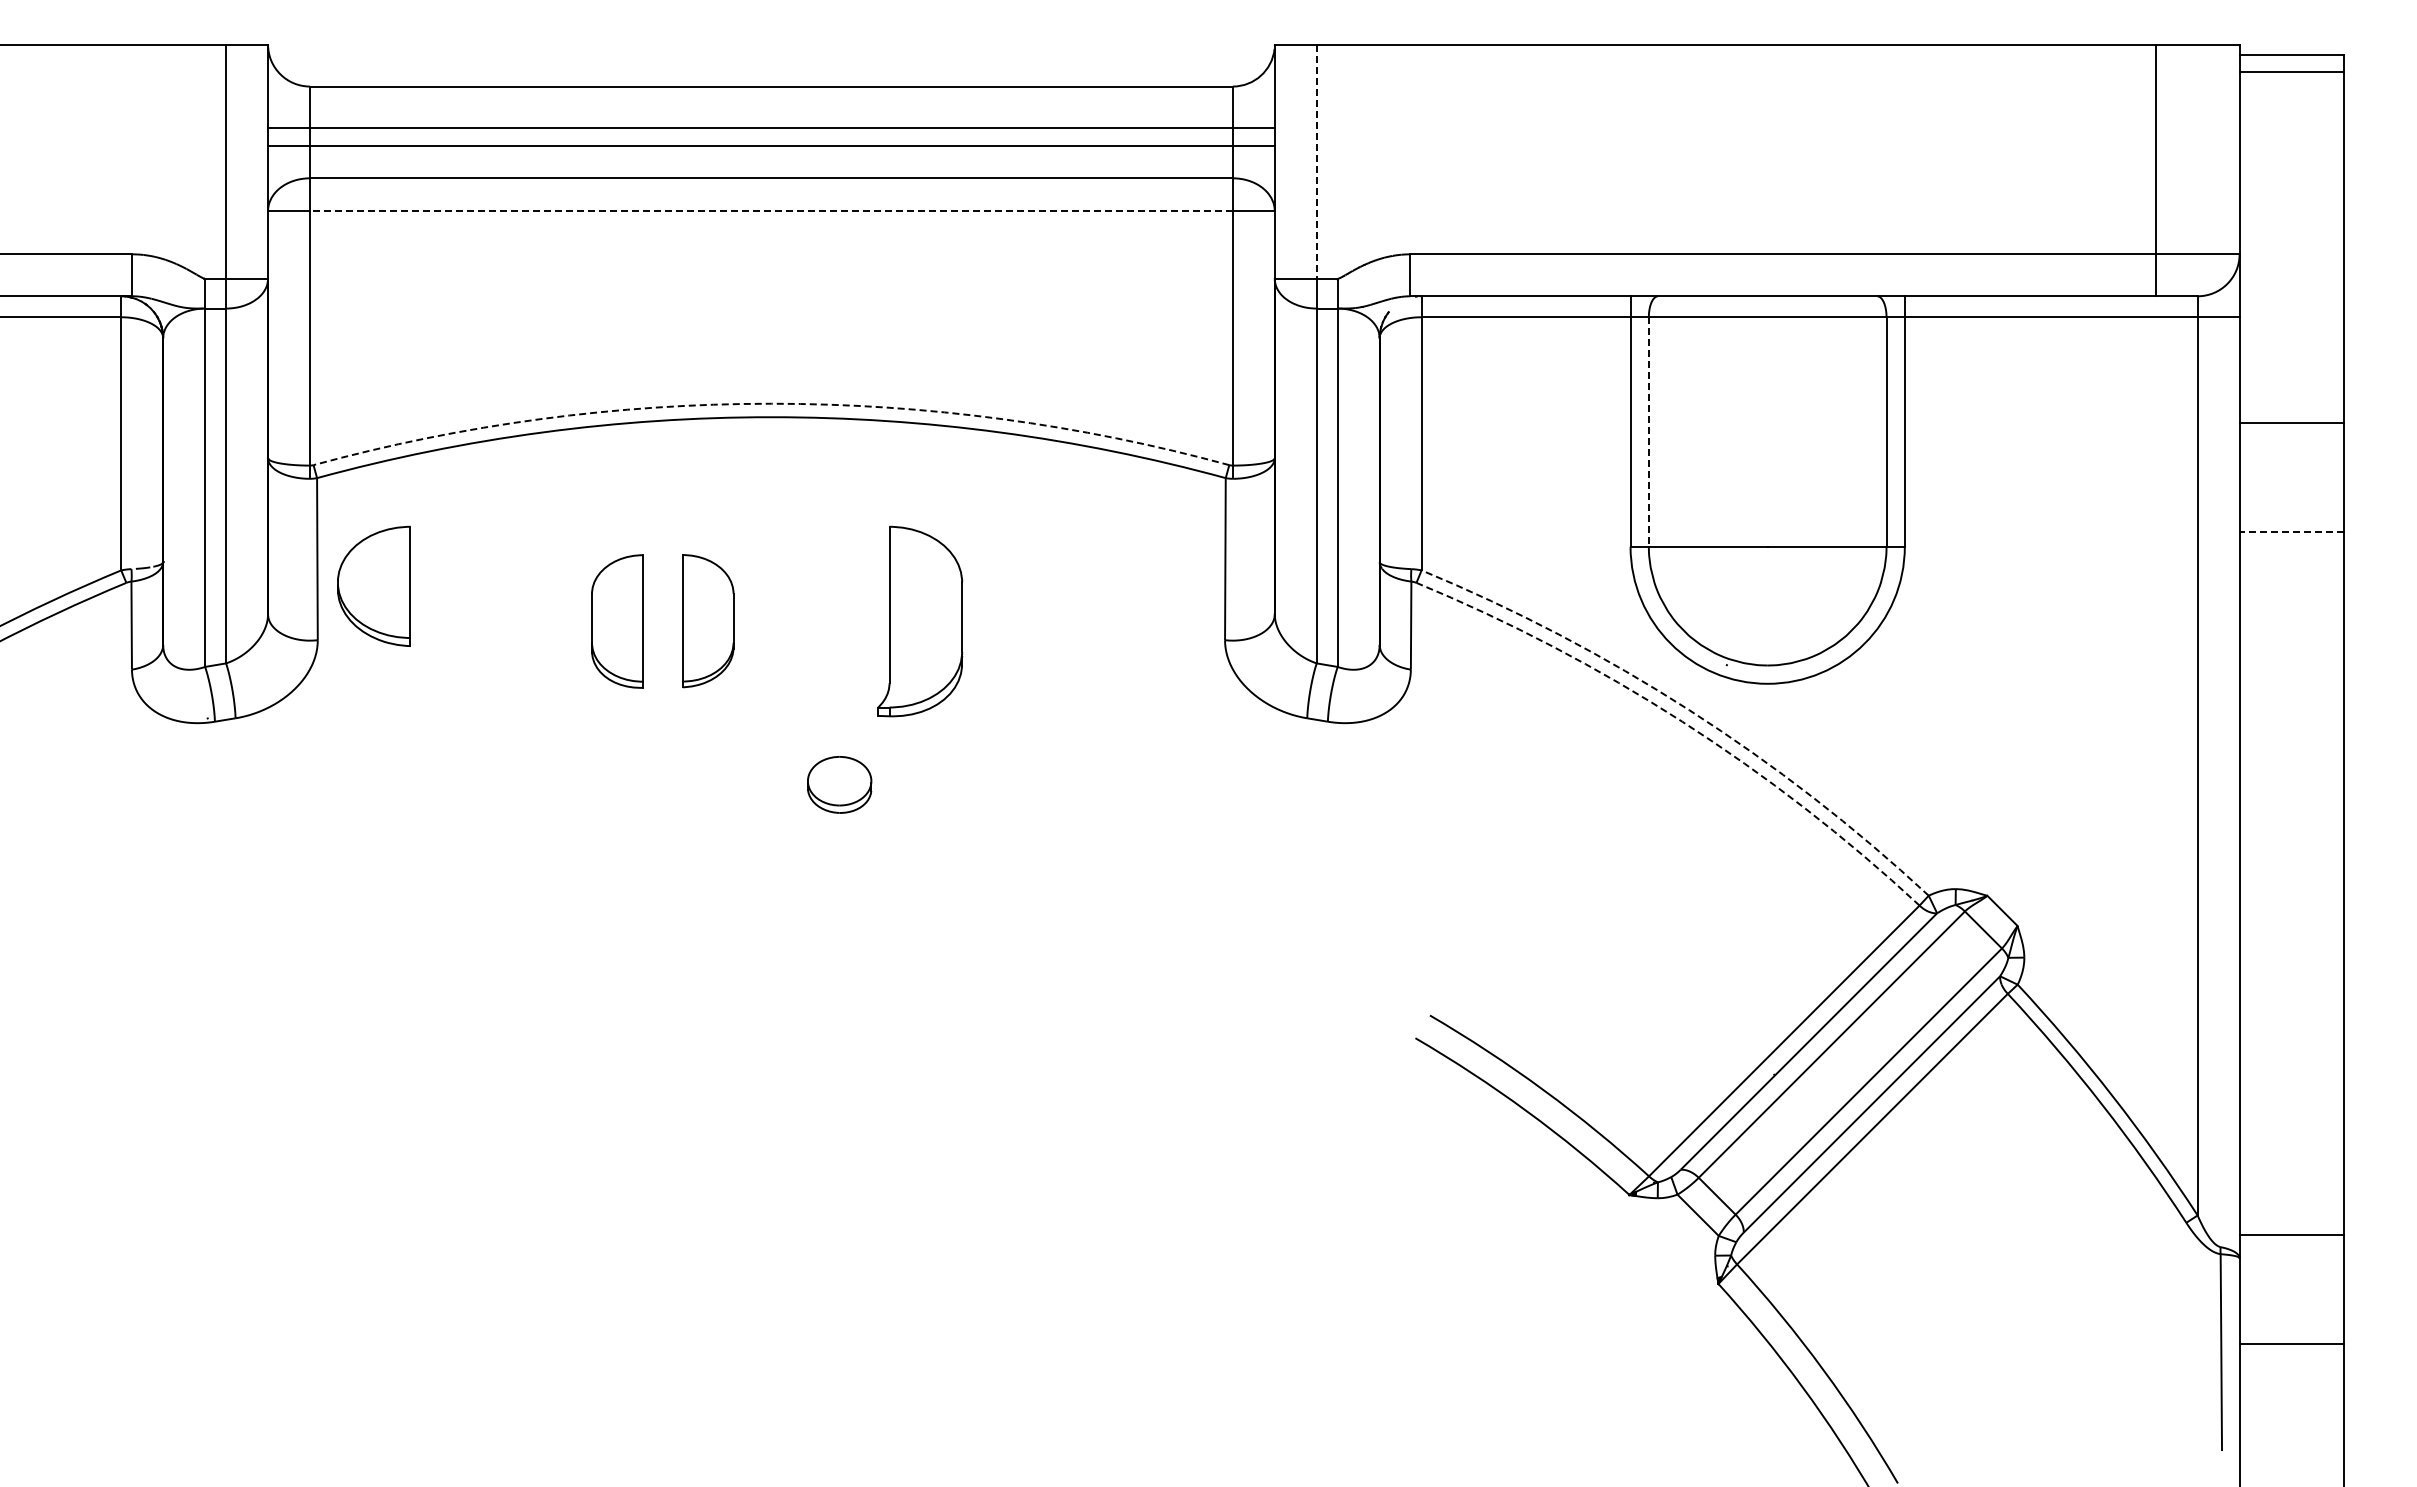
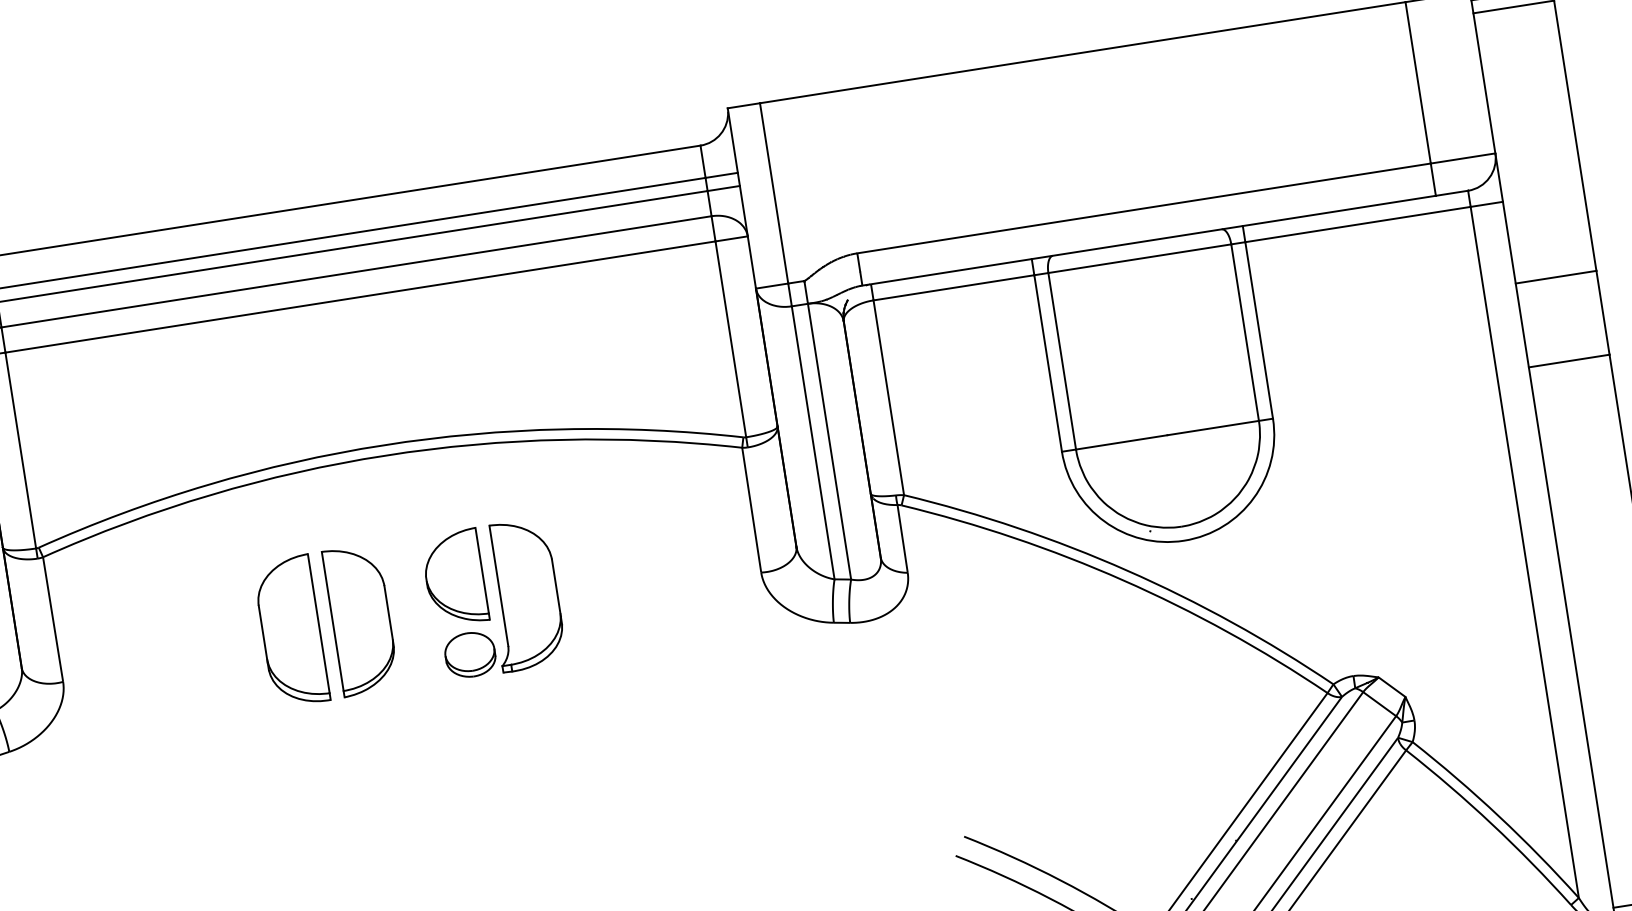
line: (1316, 162) -> (774, 193), dashed -> solid
line: (770, 211) -> (359, 297), dashed -> solid
arc: (771, 403) -> (383, 445), dashed -> solid
line: (1648, 431) -> (1061, 360), dashed -> solid
line: (2291, 532) -> (1568, 361), dashed -> solid
part: (373, 585) -> (454, 577), moved
part: (708, 620) -> (361, 619), size x1.43
part: (617, 621) -> (291, 631), size x1.43
arc: (1689, 710) -> (1127, 570), dashed -> solid
arc: (1682, 721) -> (1122, 579), dashed -> solid
part: (839, 784) -> (470, 654), moved

